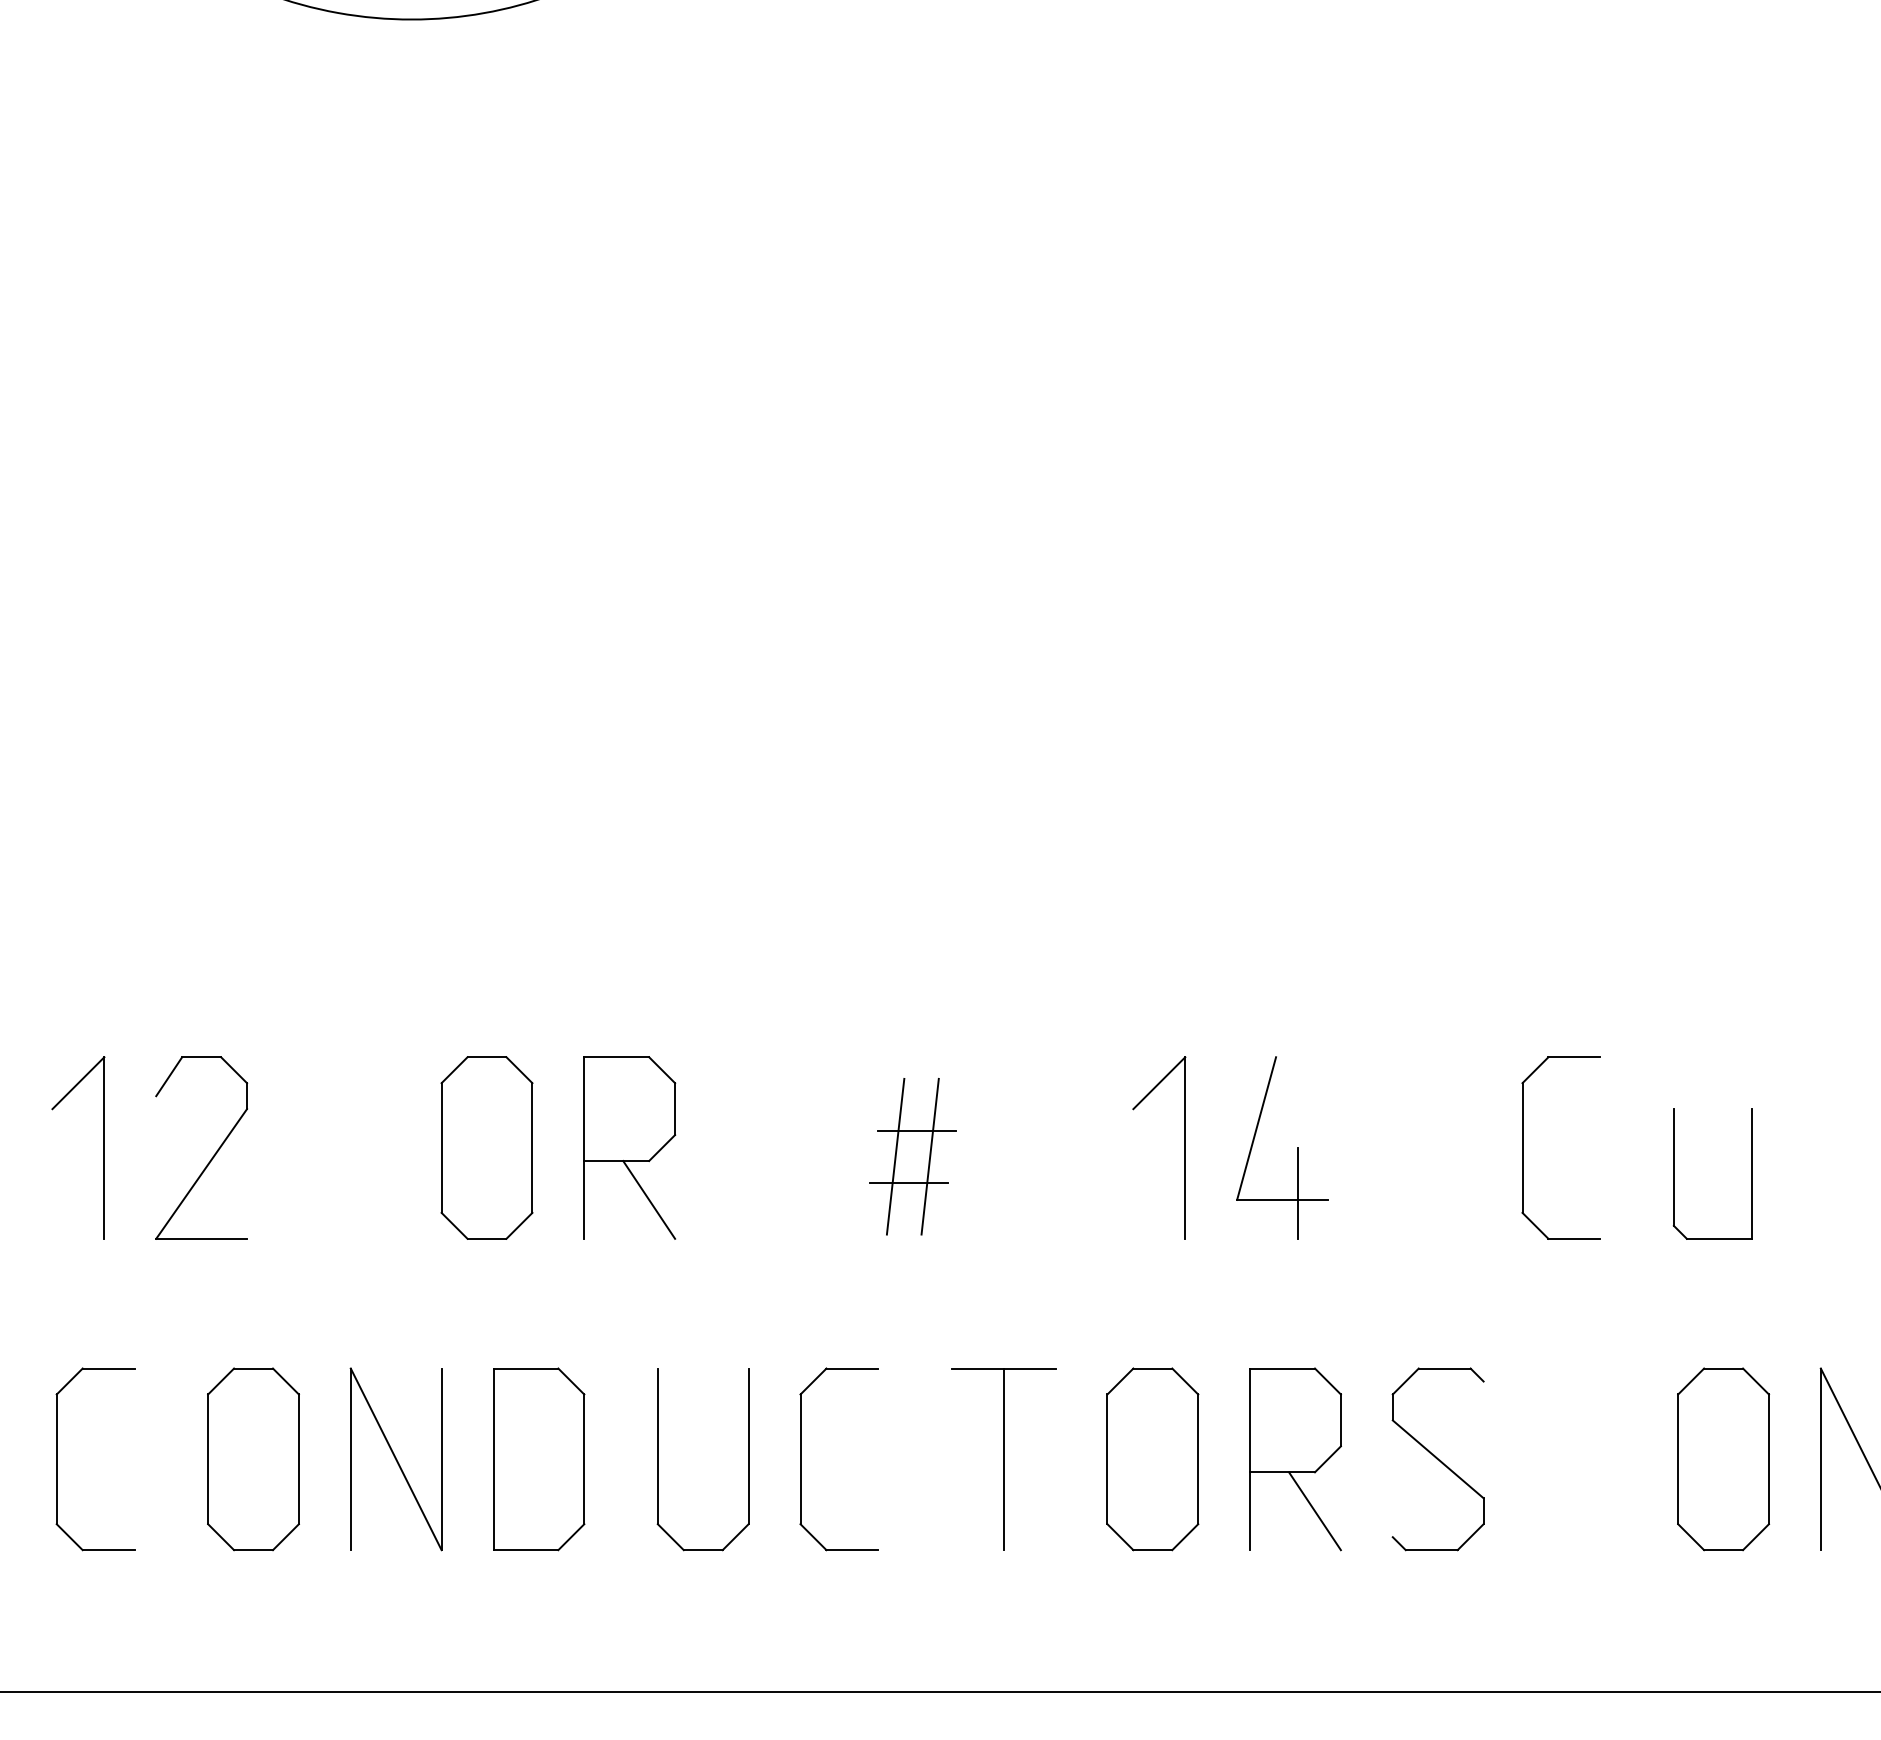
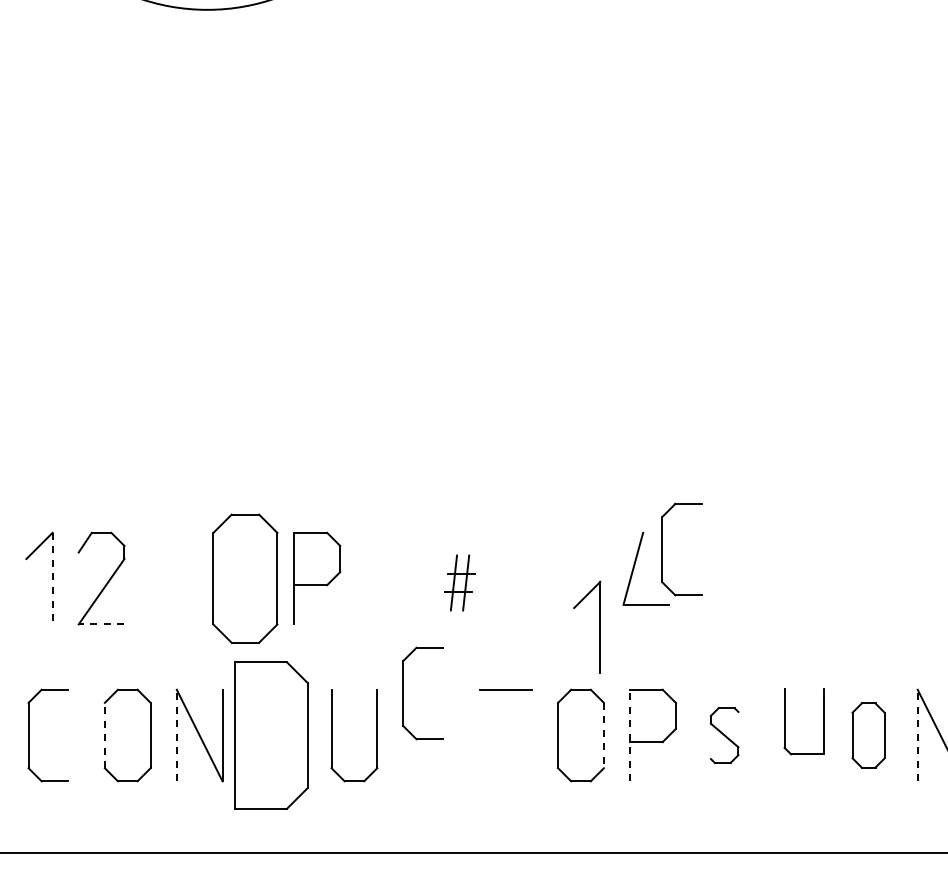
part: (1183, 1145) -> (599, 626), moved
line: (104, 1147) -> (52, 578), solid -> dashed
part: (487, 1147) -> (245, 578), size x1.4
part: (1522, 1147) -> (662, 549), moved
part: (911, 1155) -> (459, 582), size x0.7
part: (1675, 1173) -> (785, 721), moved
line: (1298, 1193) -> (654, 601), removed
line: (649, 1199) -> (327, 604), removed
line: (201, 1239) -> (101, 624), solid -> dashed
line: (207, 1459) -> (104, 735), solid -> dashed
line: (350, 1459) -> (176, 735), solid -> dashed
part: (538, 1459) -> (271, 735), size x1.6
part: (800, 1459) -> (403, 693), moved
line: (1002, 1459) -> (505, 735), removed
line: (1197, 1459) -> (603, 735), solid -> dashed
line: (1251, 1459) -> (630, 735), solid -> dashed
part: (1437, 1459) -> (724, 735), size x0.6
part: (1723, 1459) -> (868, 735), size x0.7
line: (1820, 1459) -> (917, 735), solid -> dashed
line: (1314, 1510) -> (662, 761), removed

